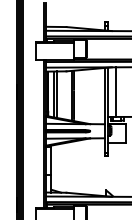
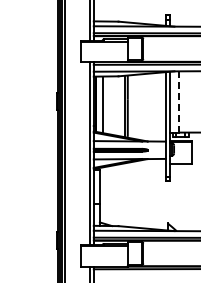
line: (115, 91) -> (179, 101), solid -> dashed
line: (57, 94) -> (107, 104), removed

